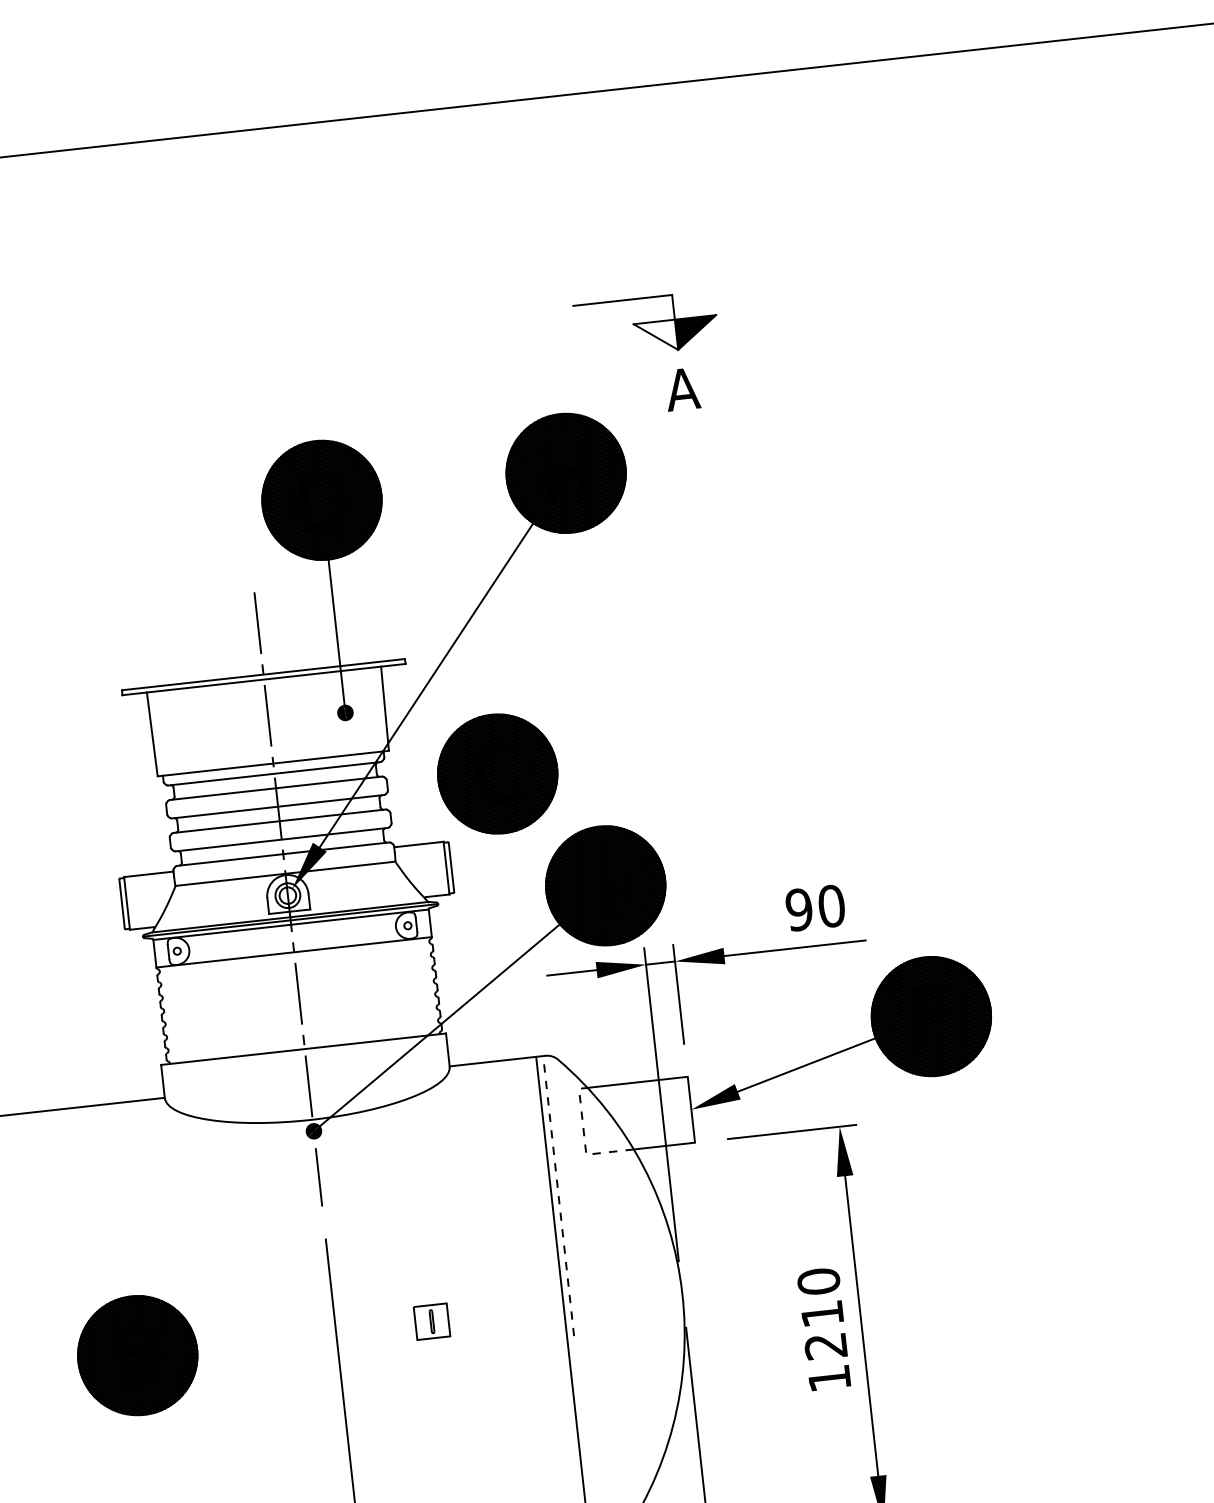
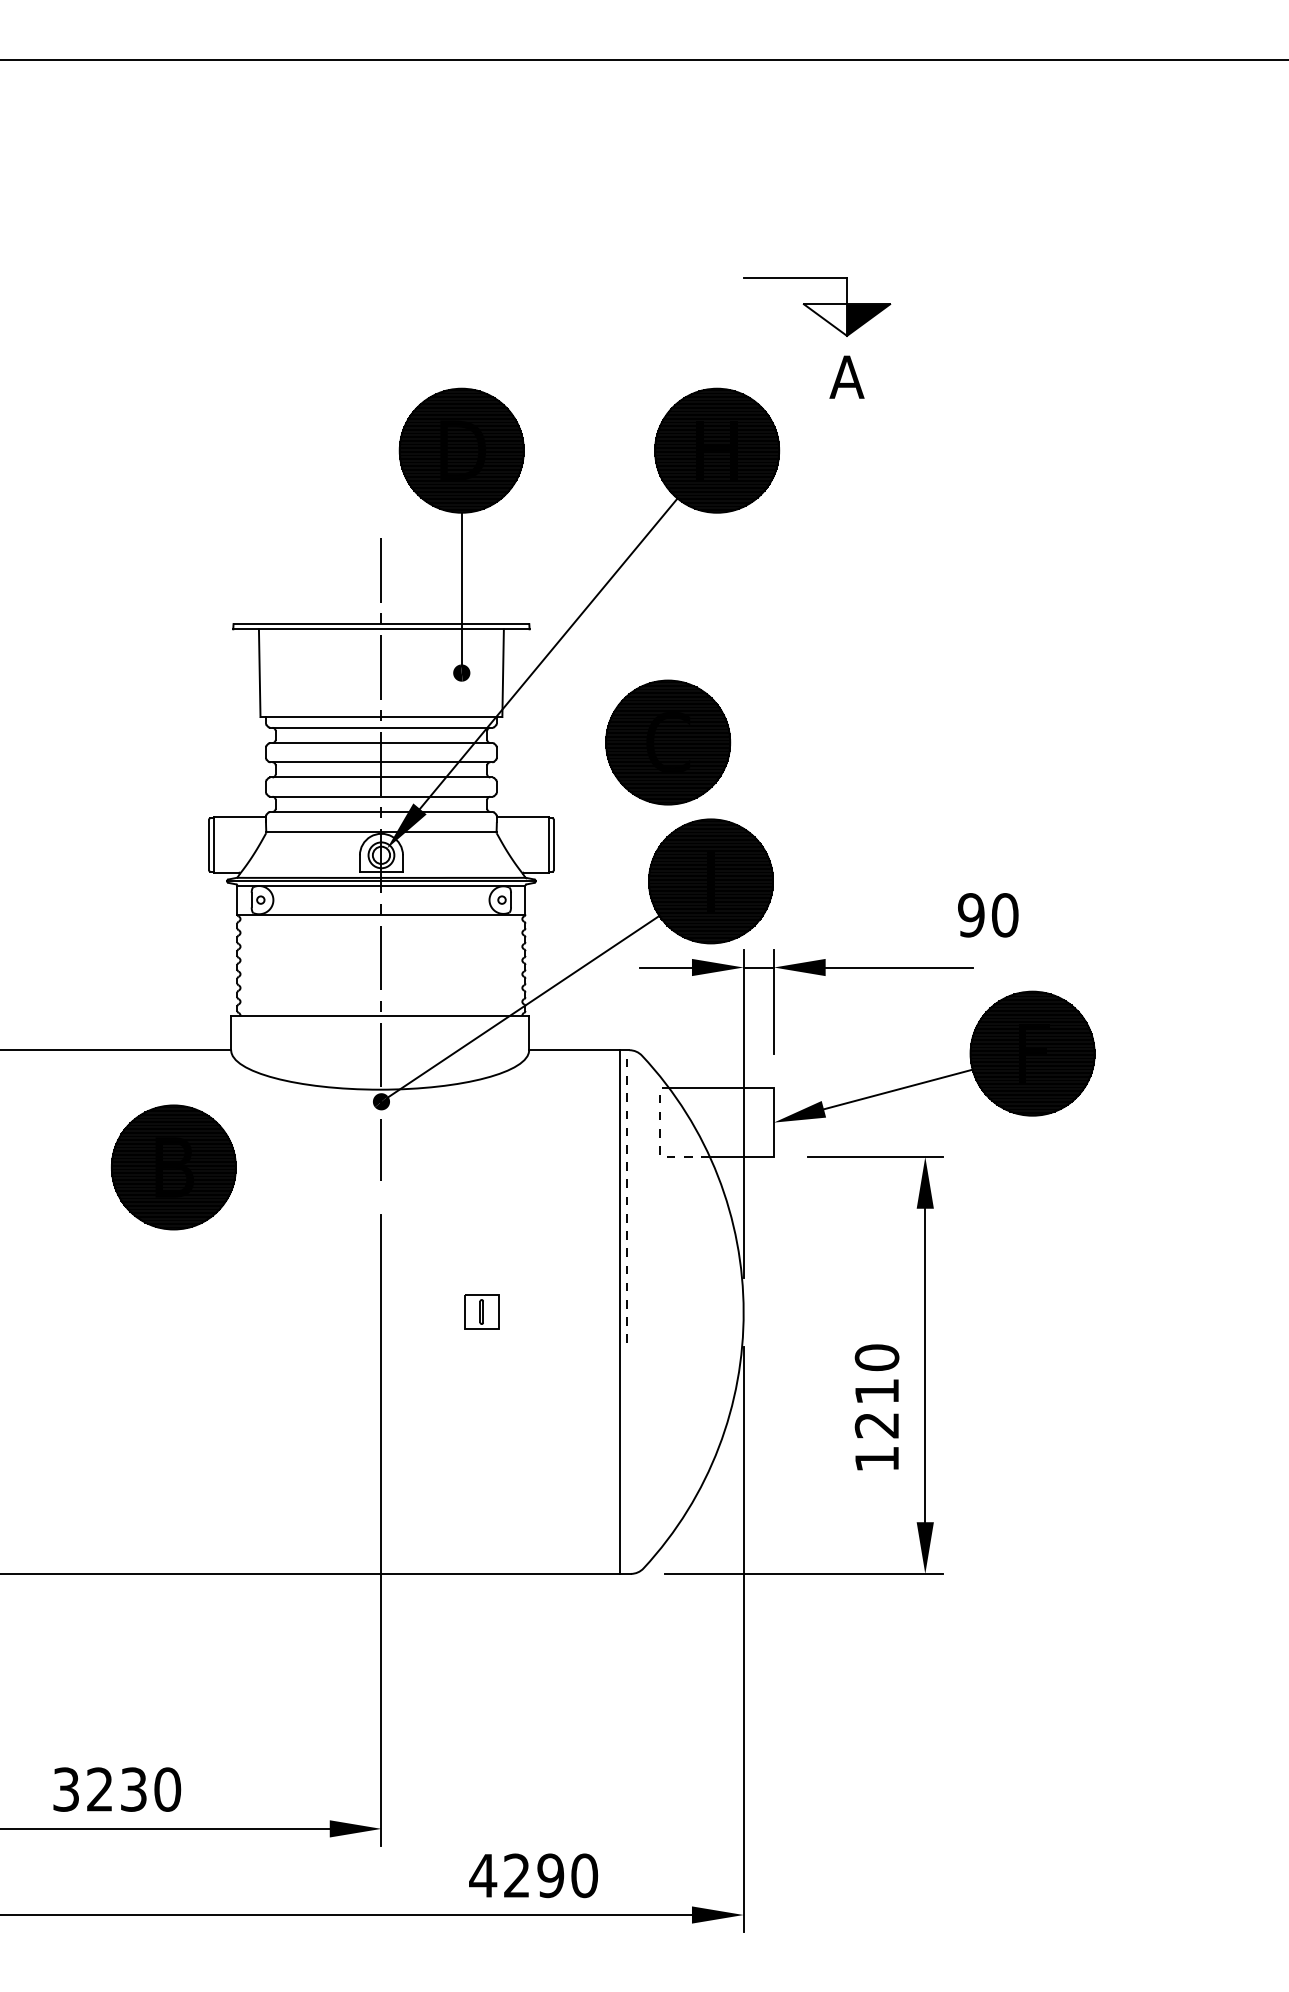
part: (498, 773) -> (668, 742), moved
text: (815, 908) -> (988, 915), moved
text: (823, 1329) -> (876, 1407), moved
part: (137, 1355) -> (173, 1167), moved

